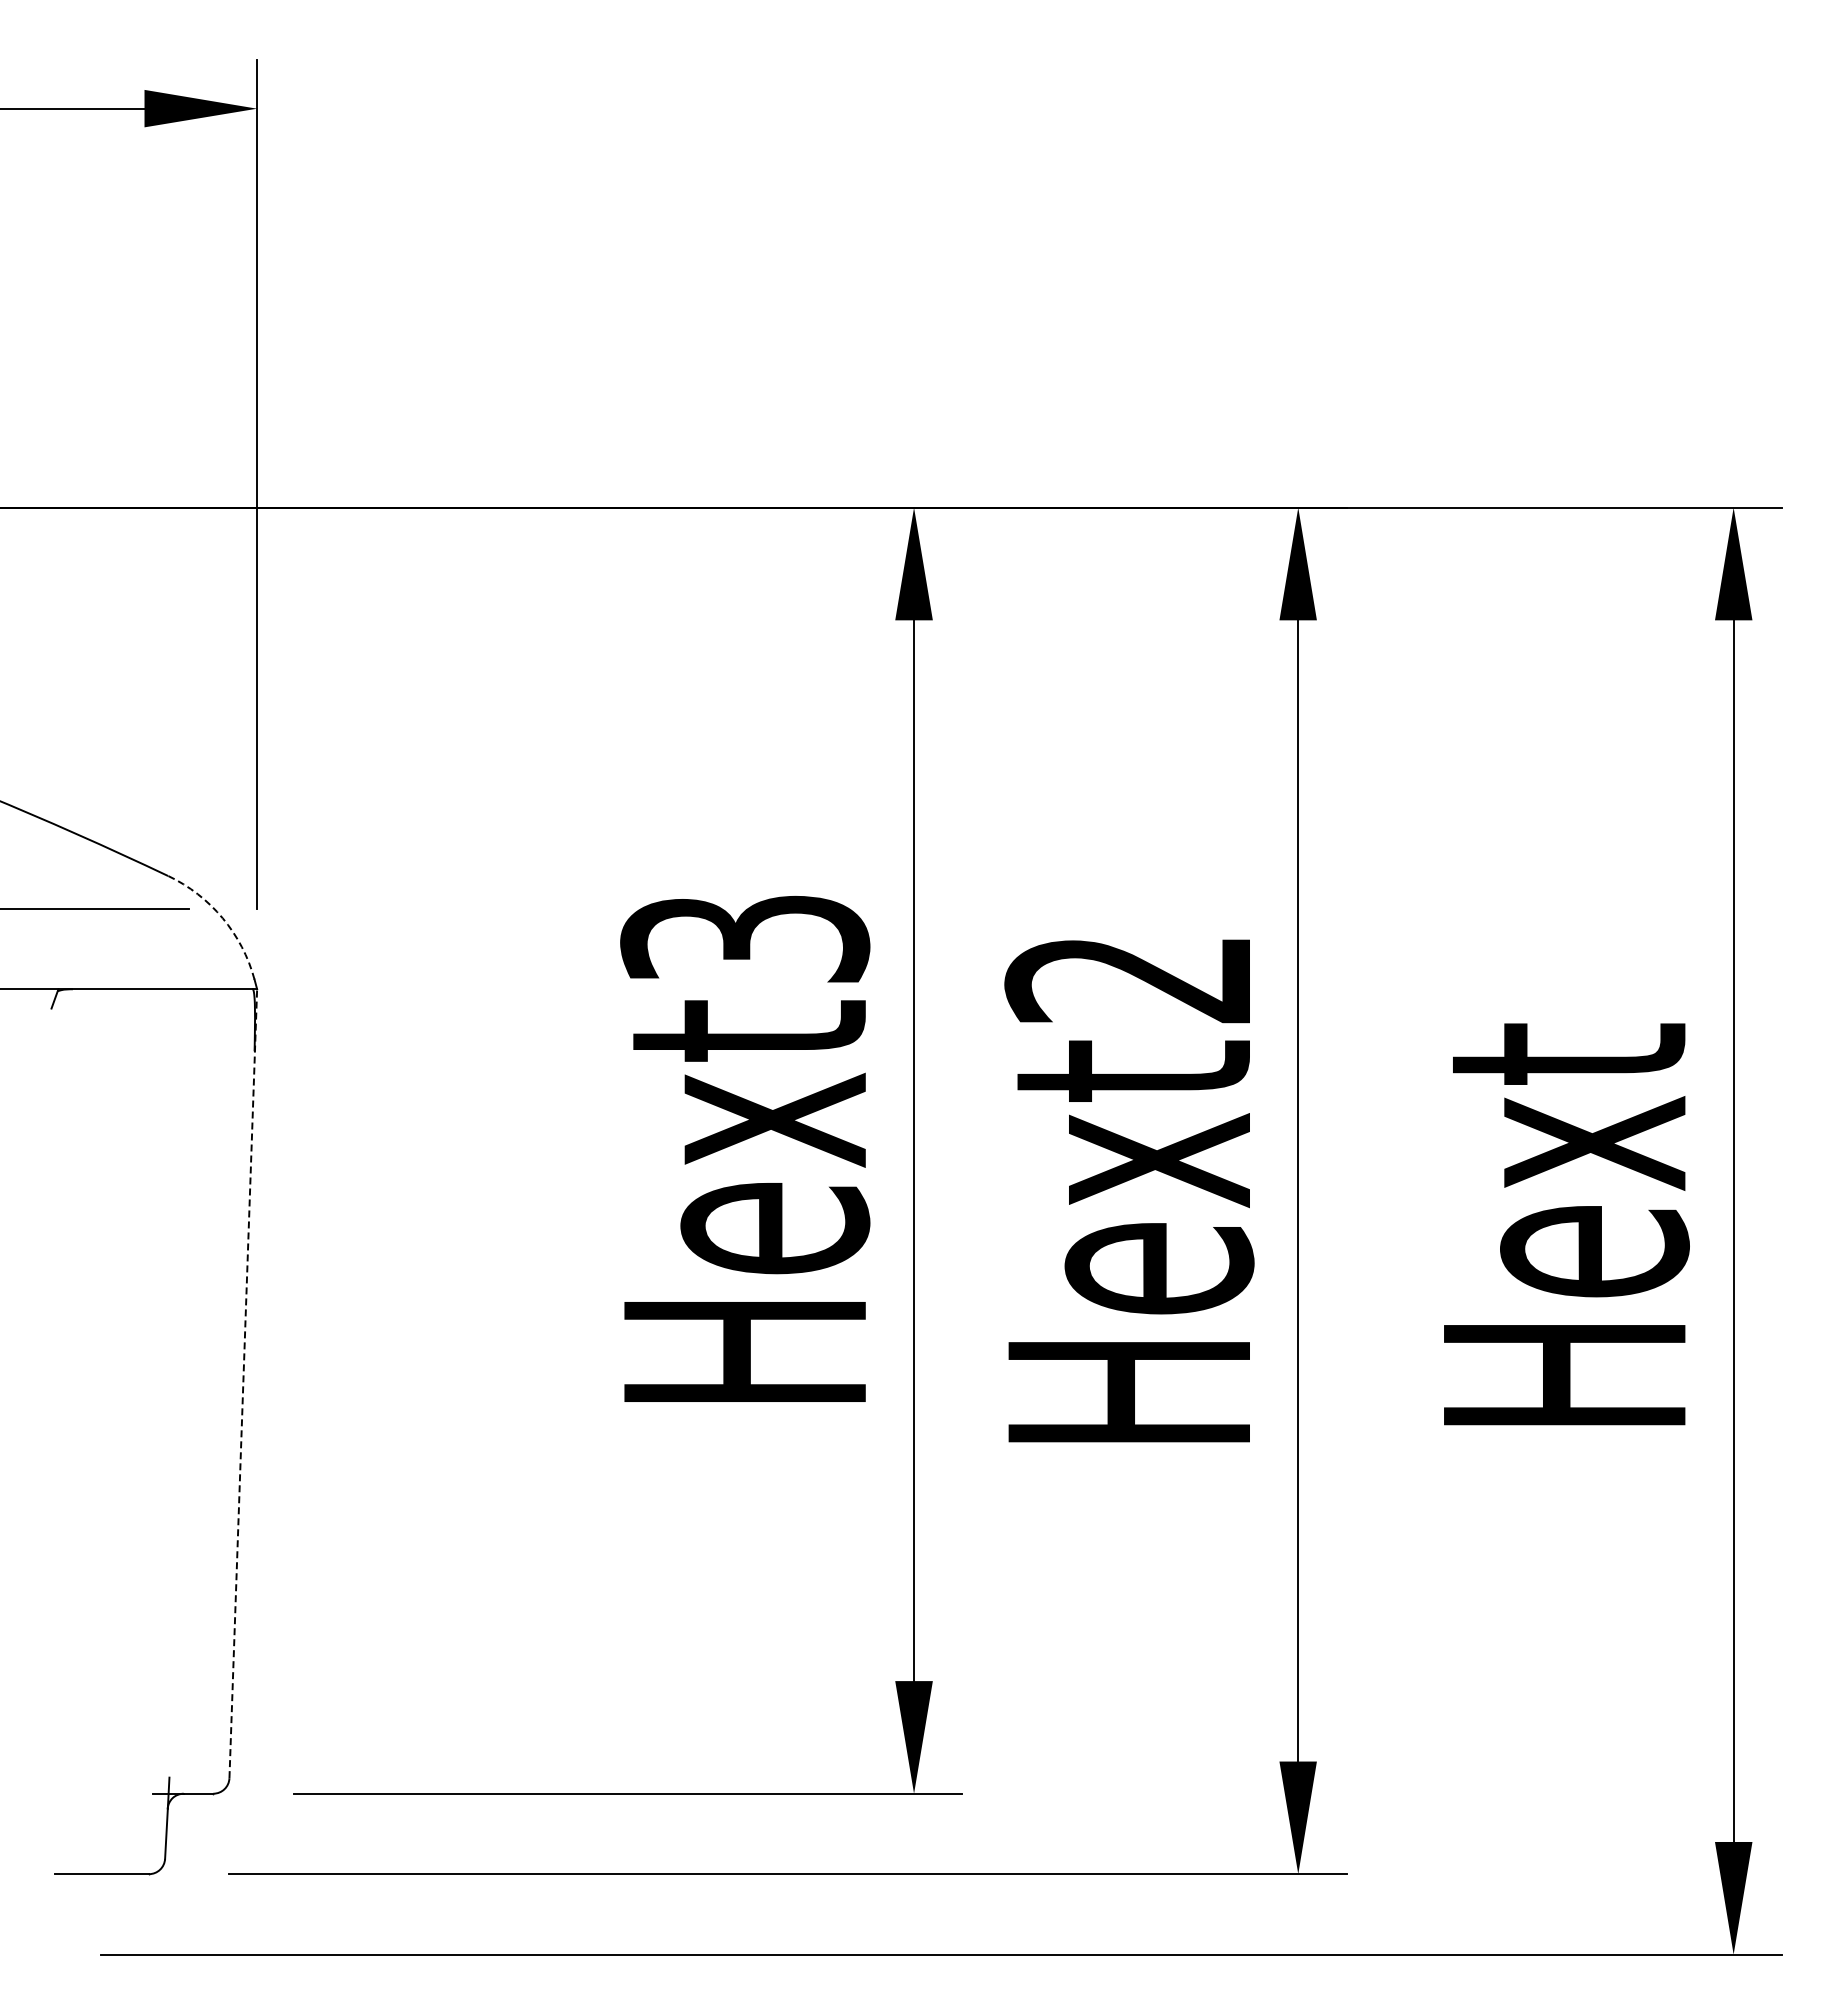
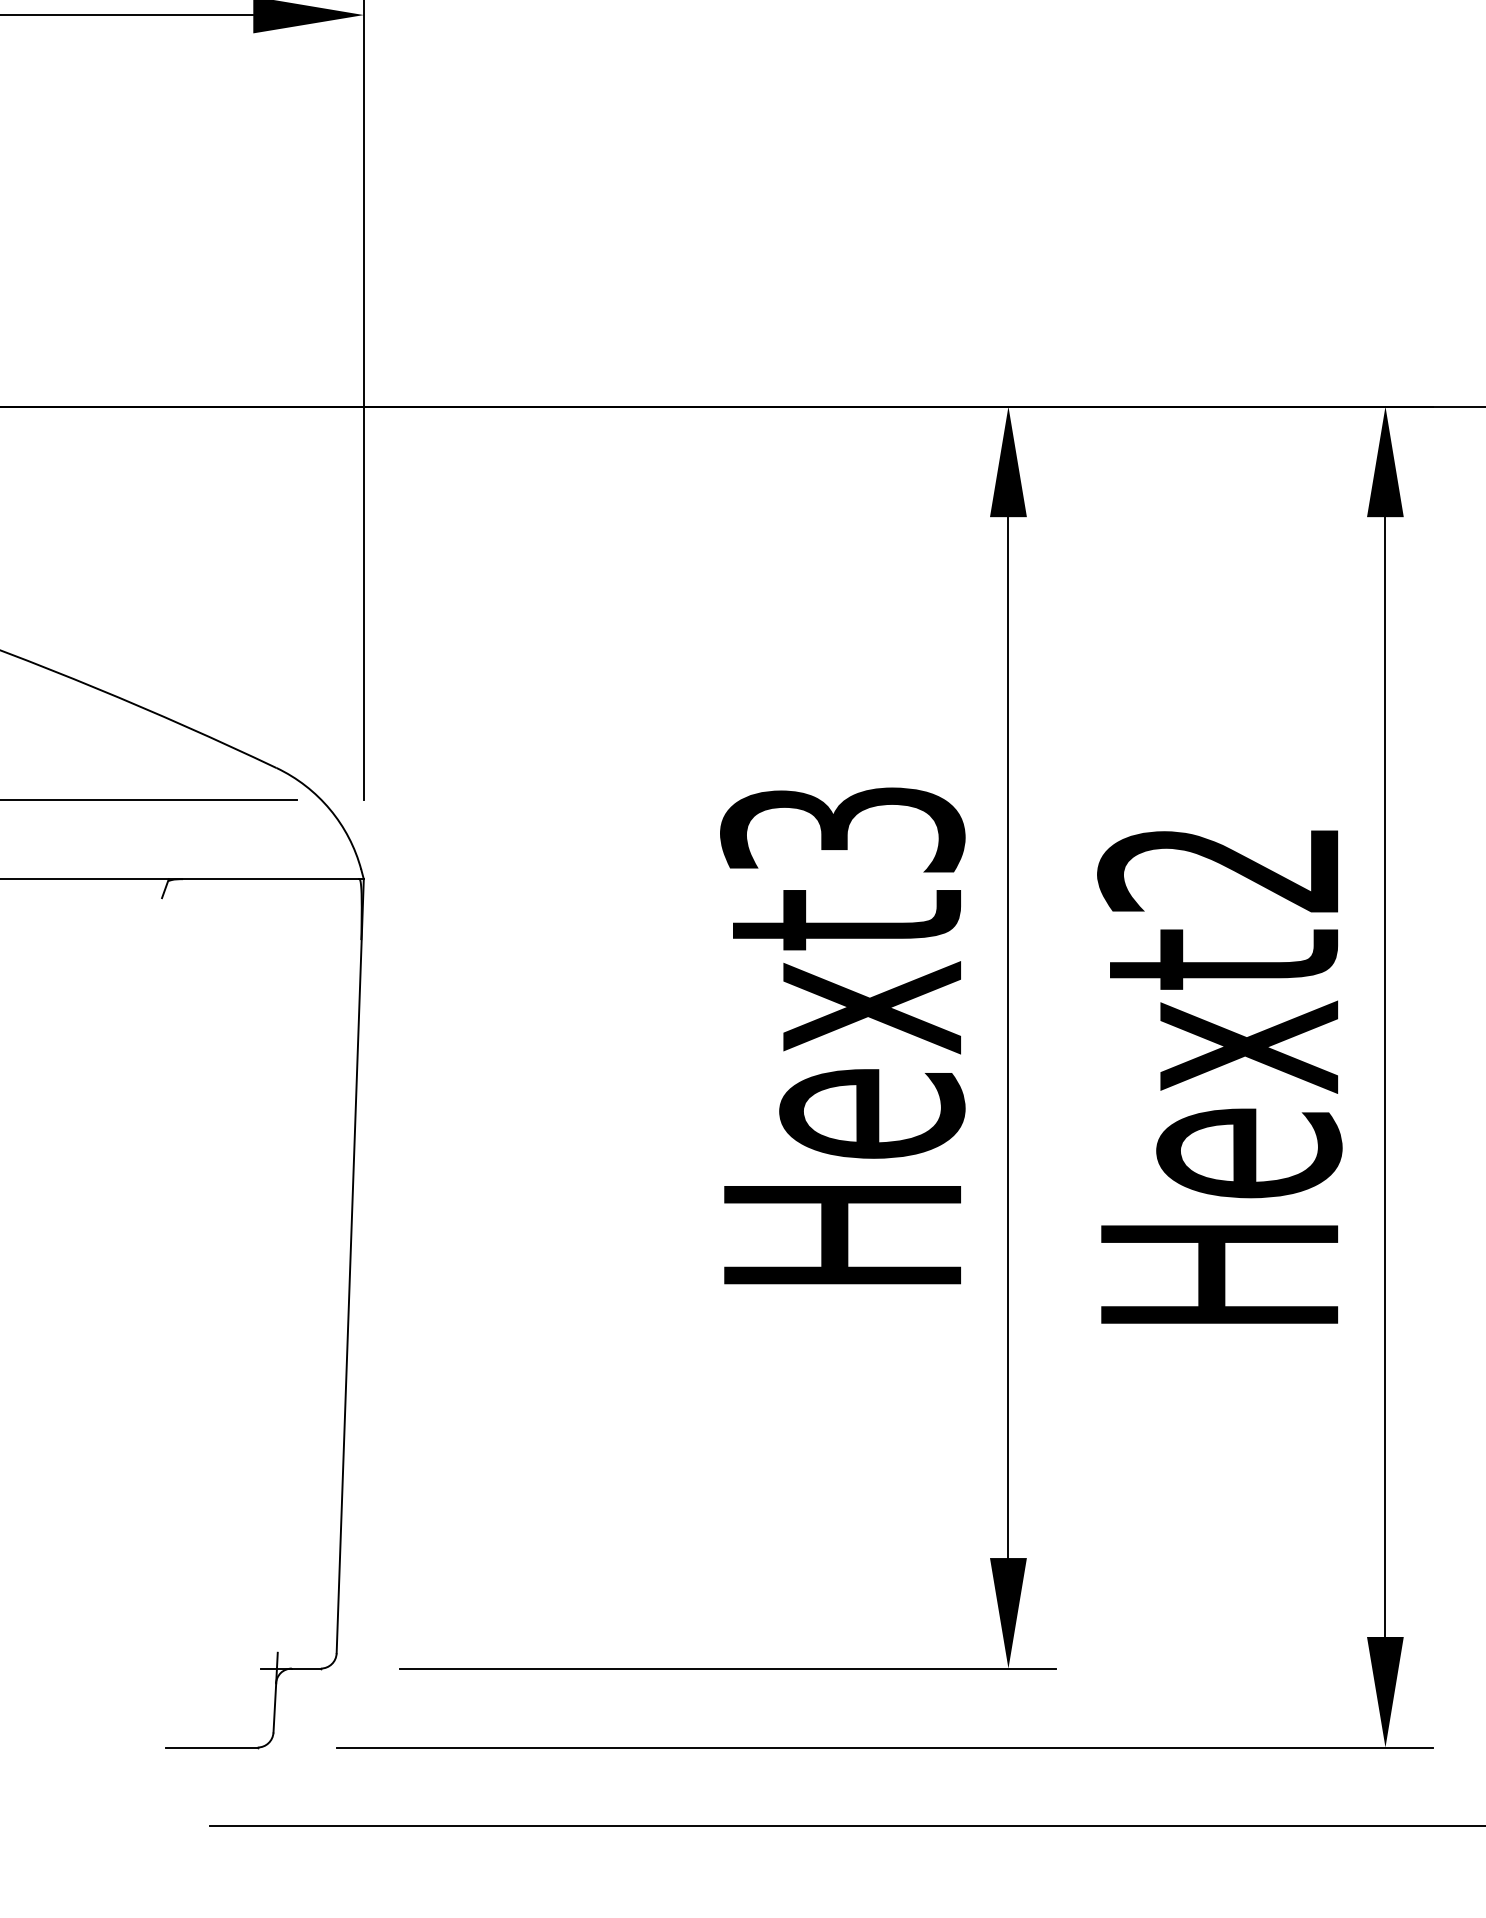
arc: (222, 918) -> (329, 809), dashed -> solid
line: (243, 1383) -> (350, 1266), dashed -> solid

